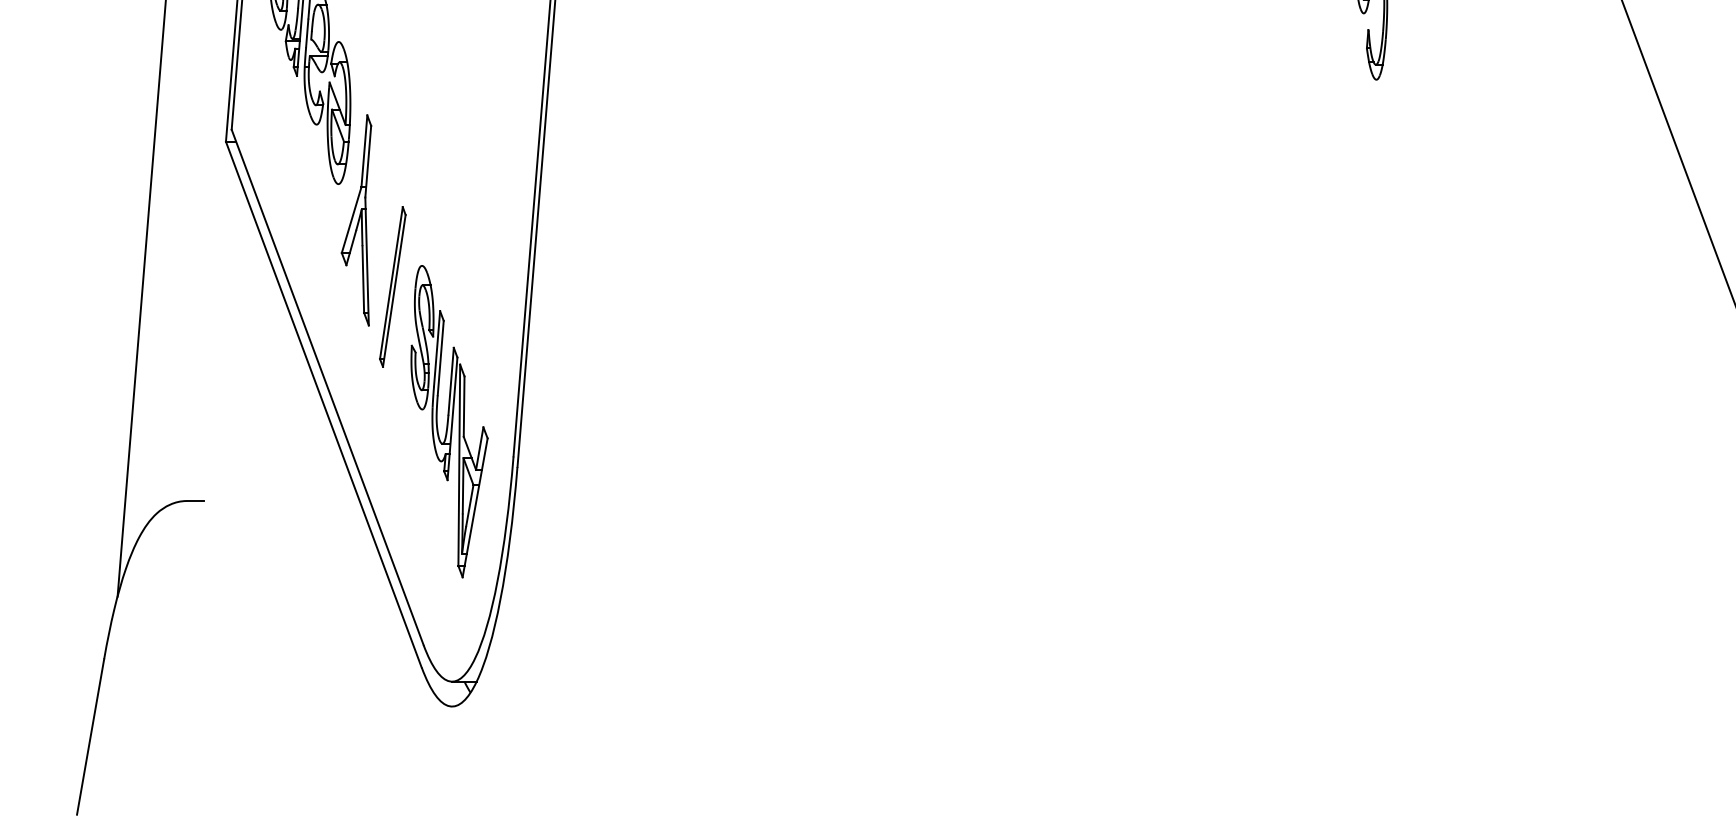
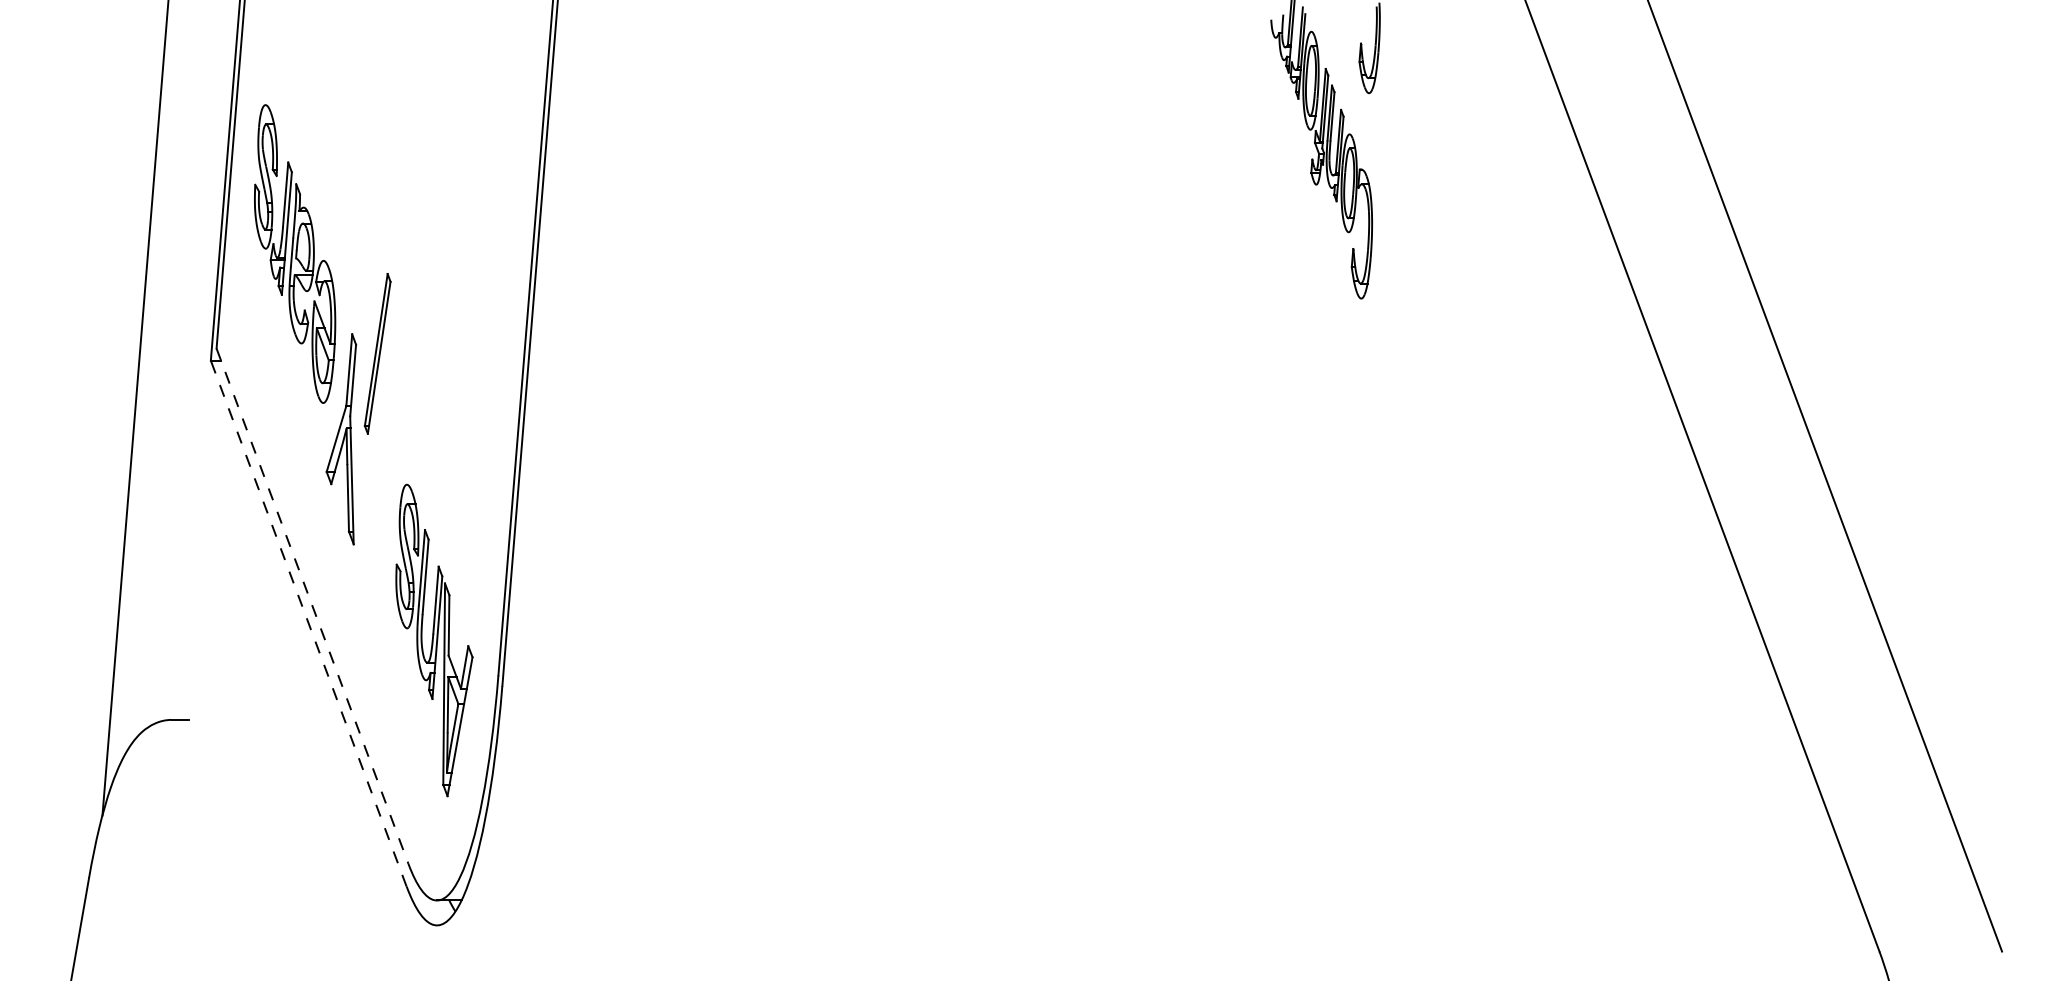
part: (392, 286) -> (377, 353), moved
line: (327, 387) -> (312, 606), solid -> dashed
line: (323, 404) -> (308, 623), solid -> dashed

